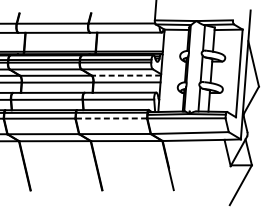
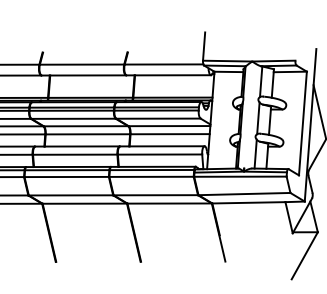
line: (126, 75) -> (169, 126), dashed -> solid
line: (111, 118) -> (151, 176), dashed -> solid

